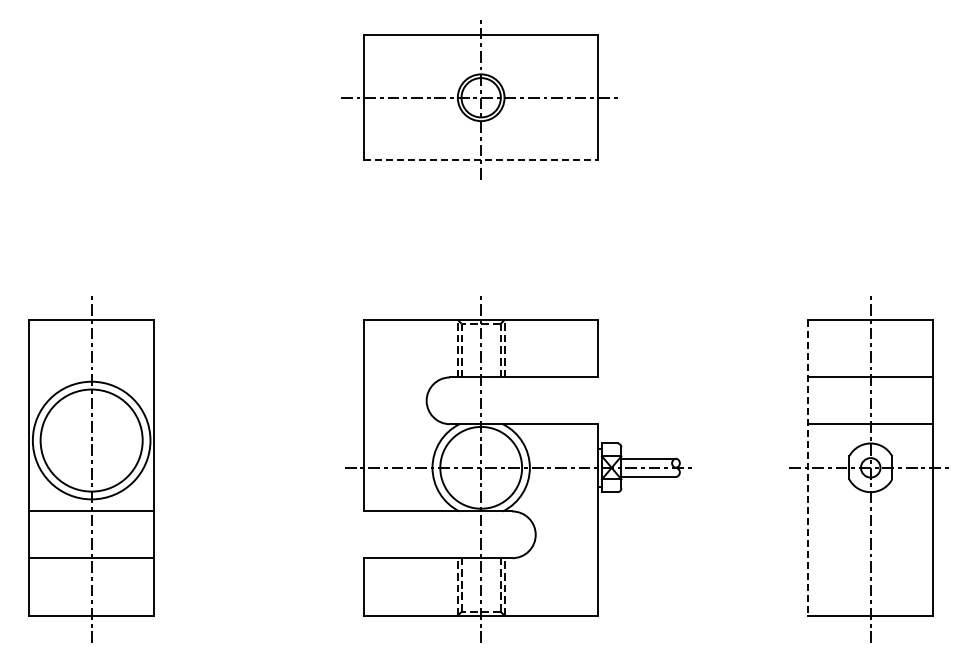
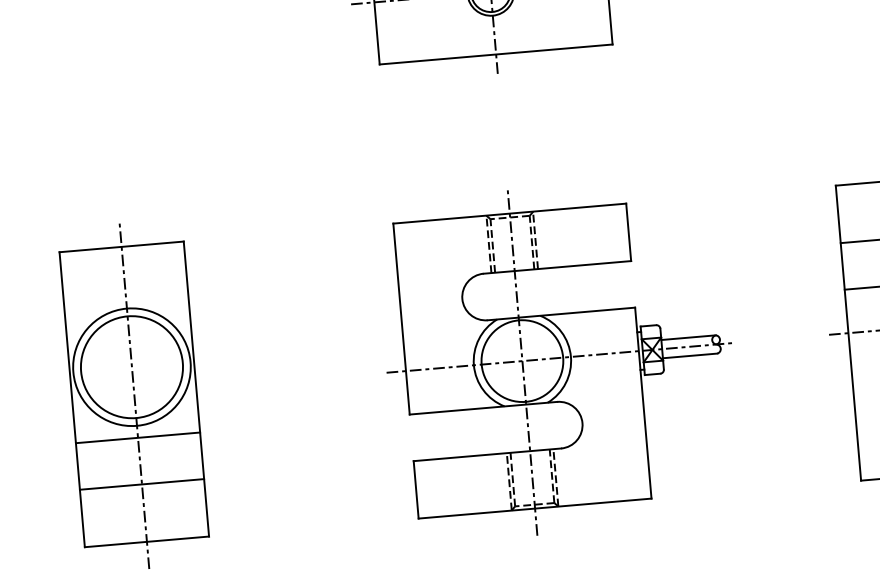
line: (481, 160) -> (496, 54), dashed -> solid
line: (808, 468) -> (848, 333), dashed -> solid

